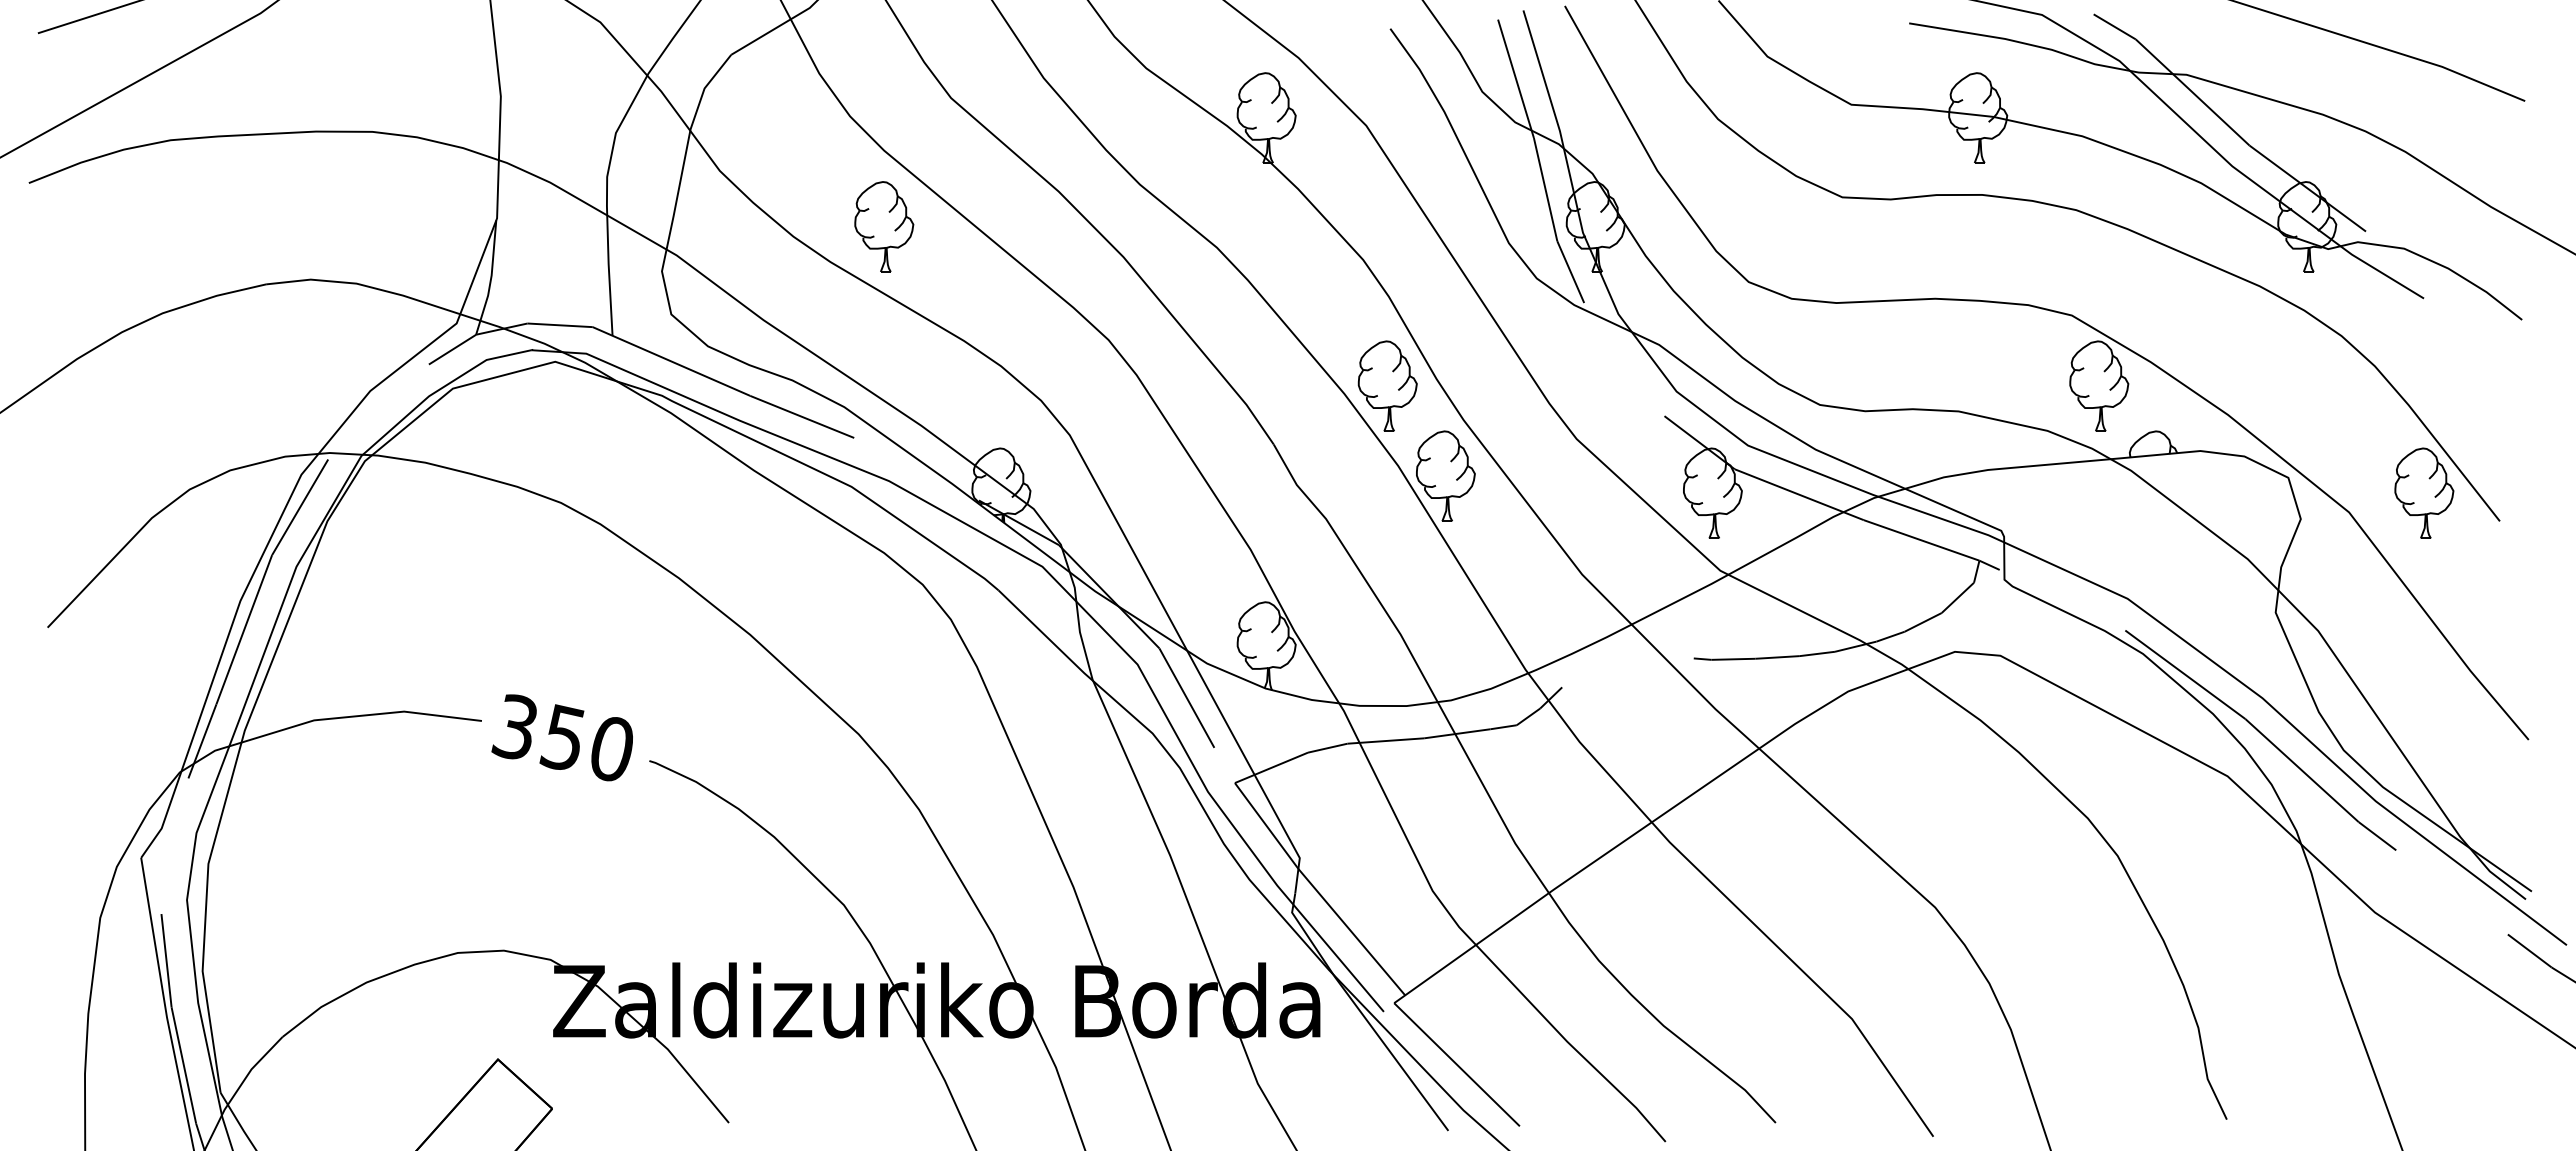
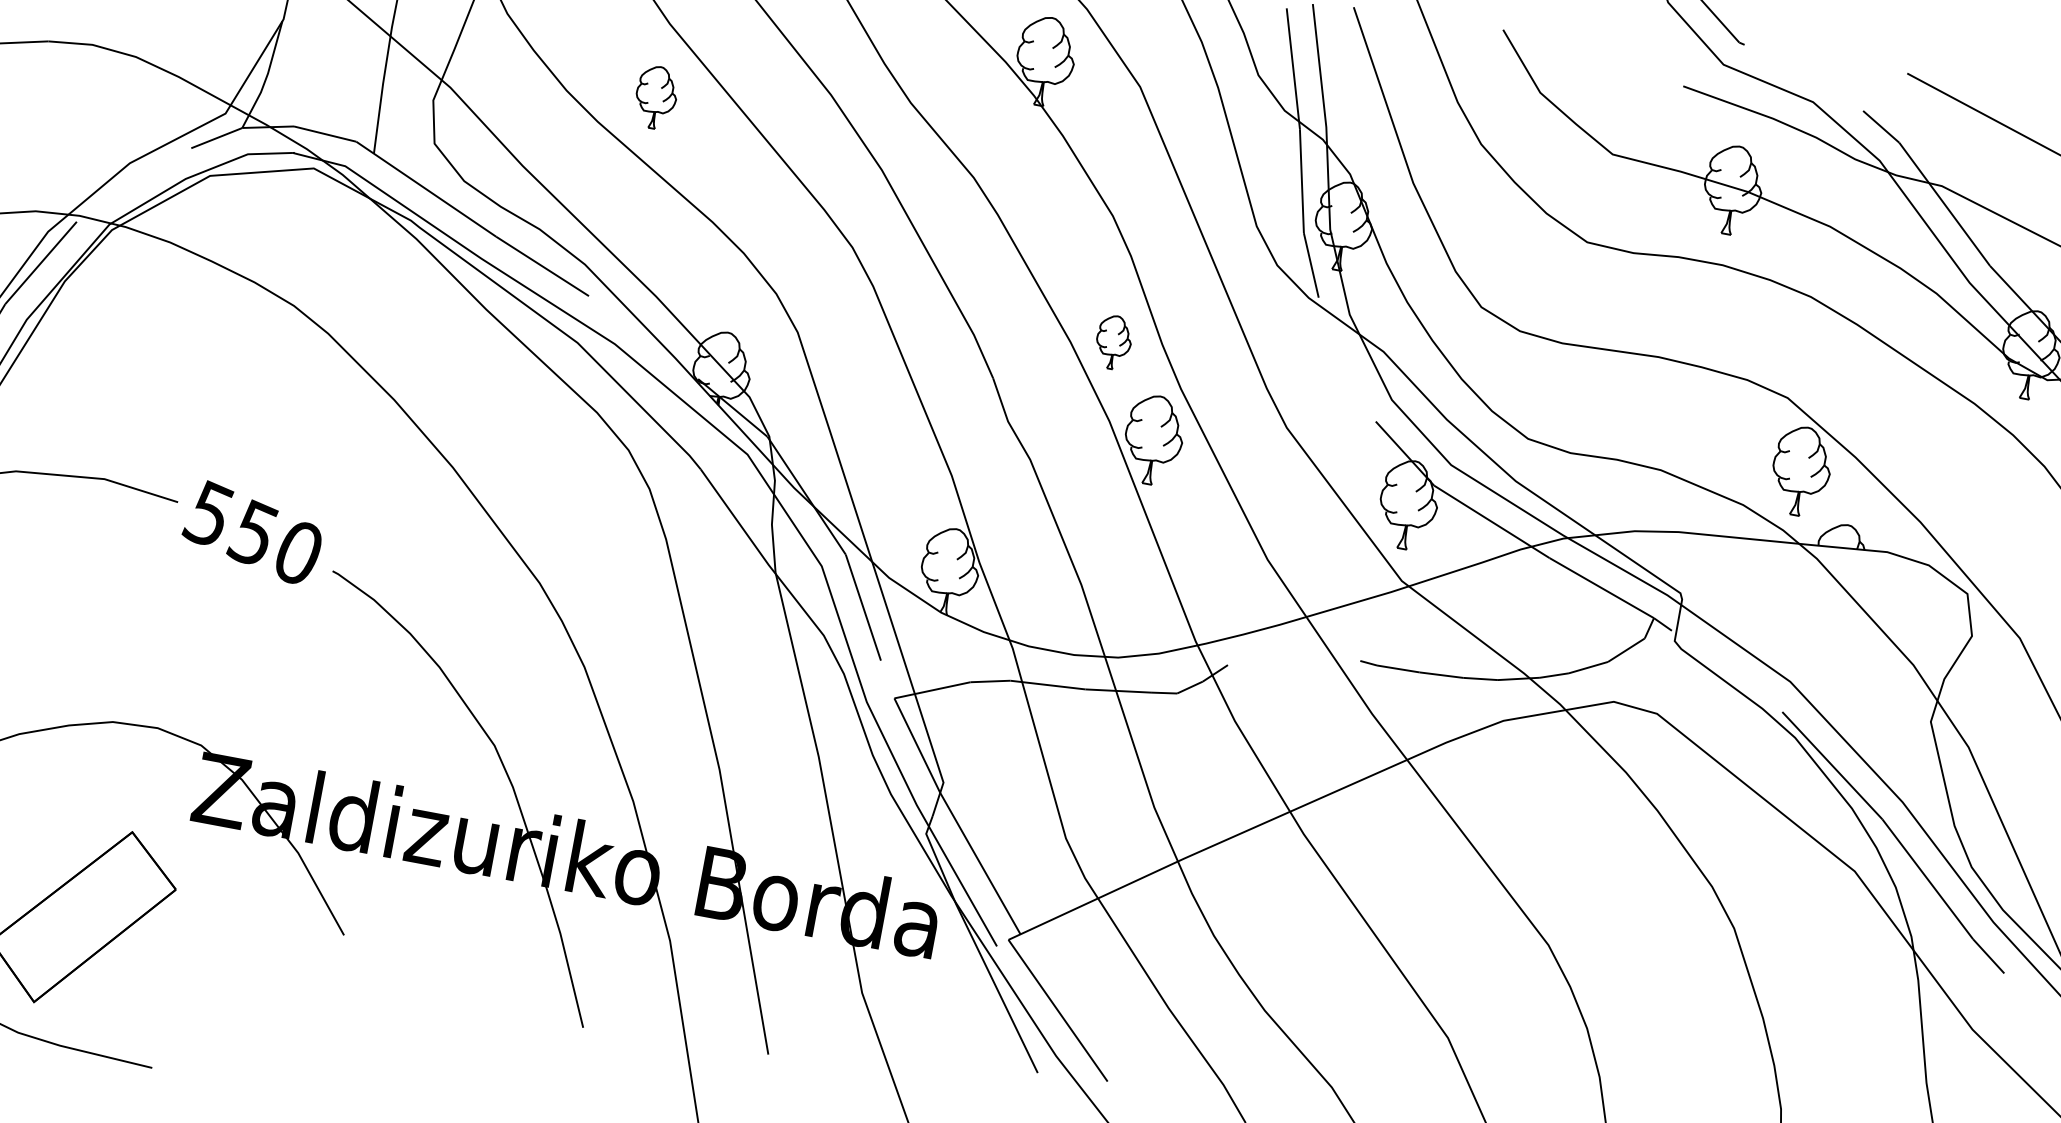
part: (884, 226) -> (656, 97), size x0.7
part: (1387, 385) -> (1113, 341), size x0.6
text: (513, 726) -> (207, 513), 350 -> 550

